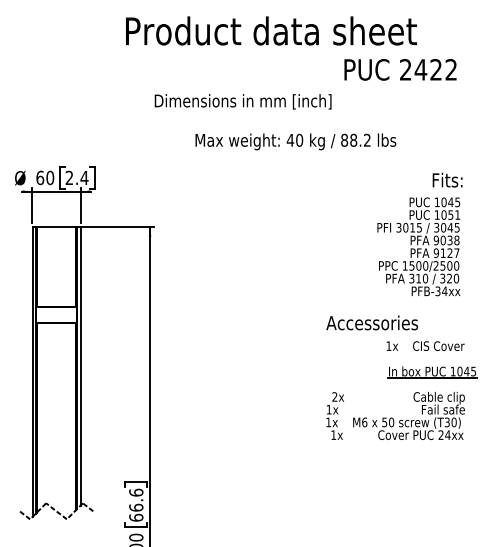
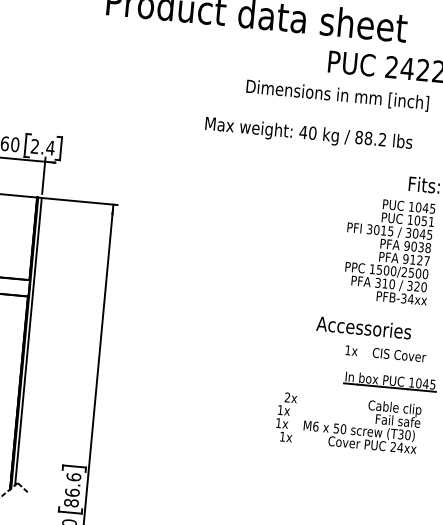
text: (242, 101) -> (337, 95), moved
text: (295, 141) -> (308, 134), moved
text: (371, 322) -> (363, 327), moved
text: (136, 517) -> (71, 502), 66.6 -> 86.6

